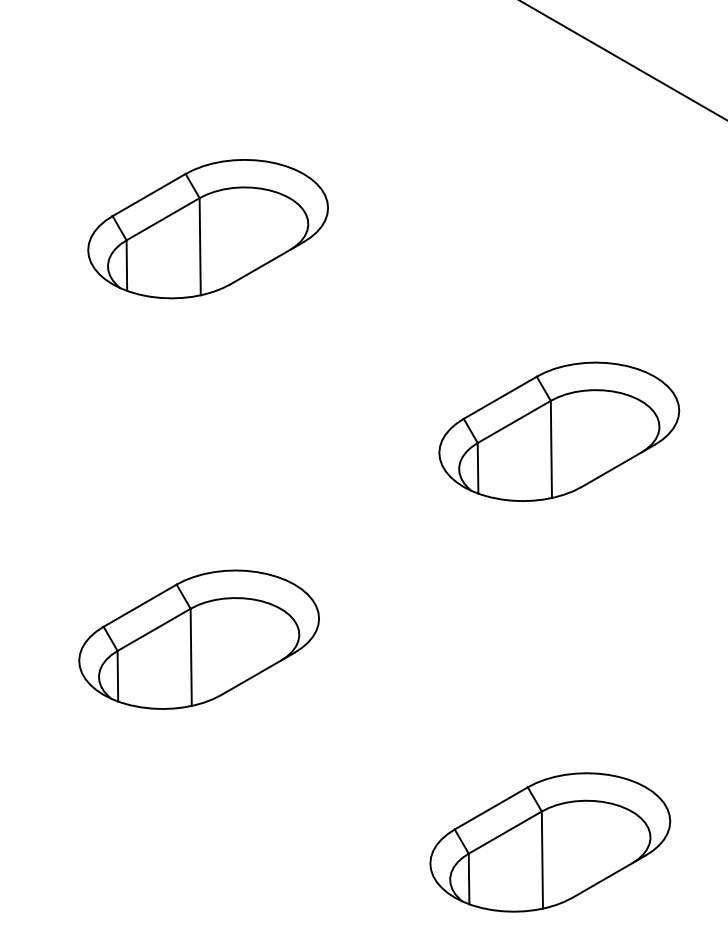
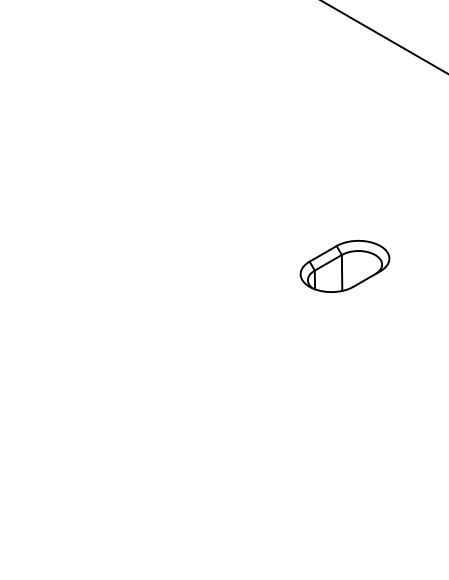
part: (208, 227) -> (128, 140), removed
part: (558, 431) -> (344, 266), size x0.6
part: (198, 639) -> (122, 394), removed
part: (550, 841) -> (339, 519), removed

